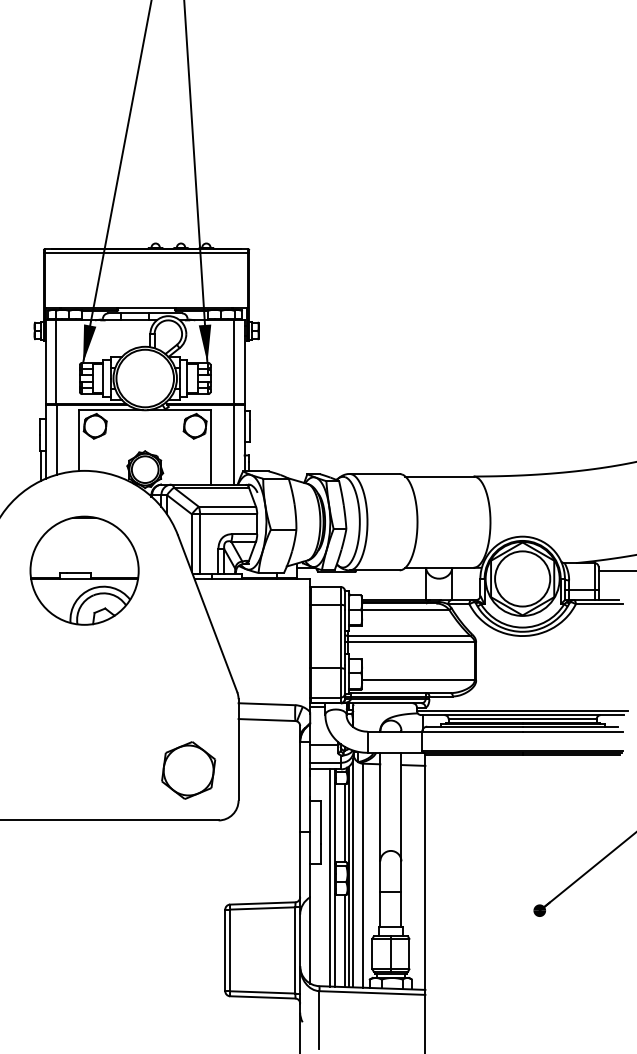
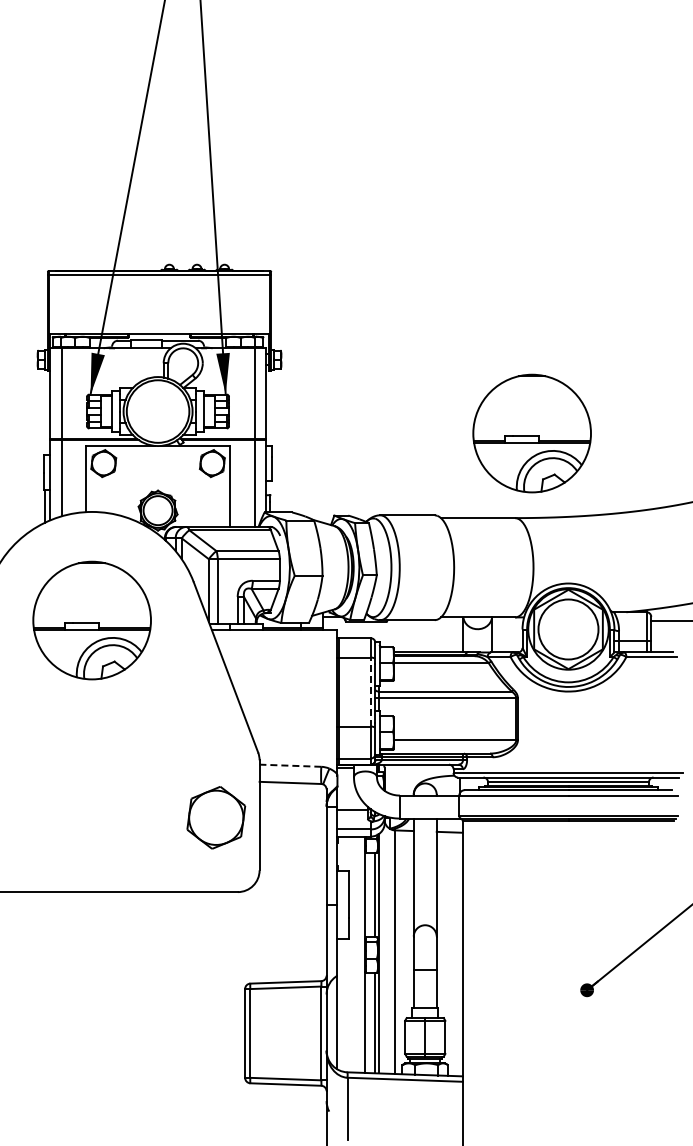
part: (488, 398) -> (531, 433), added
line: (340, 635) -> (370, 691), solid -> dashed
line: (267, 704) -> (290, 765), solid -> dashed
part: (188, 770) -> (216, 817), moved
line: (353, 873) -> (384, 949), removed
line: (330, 877) -> (359, 954), removed

